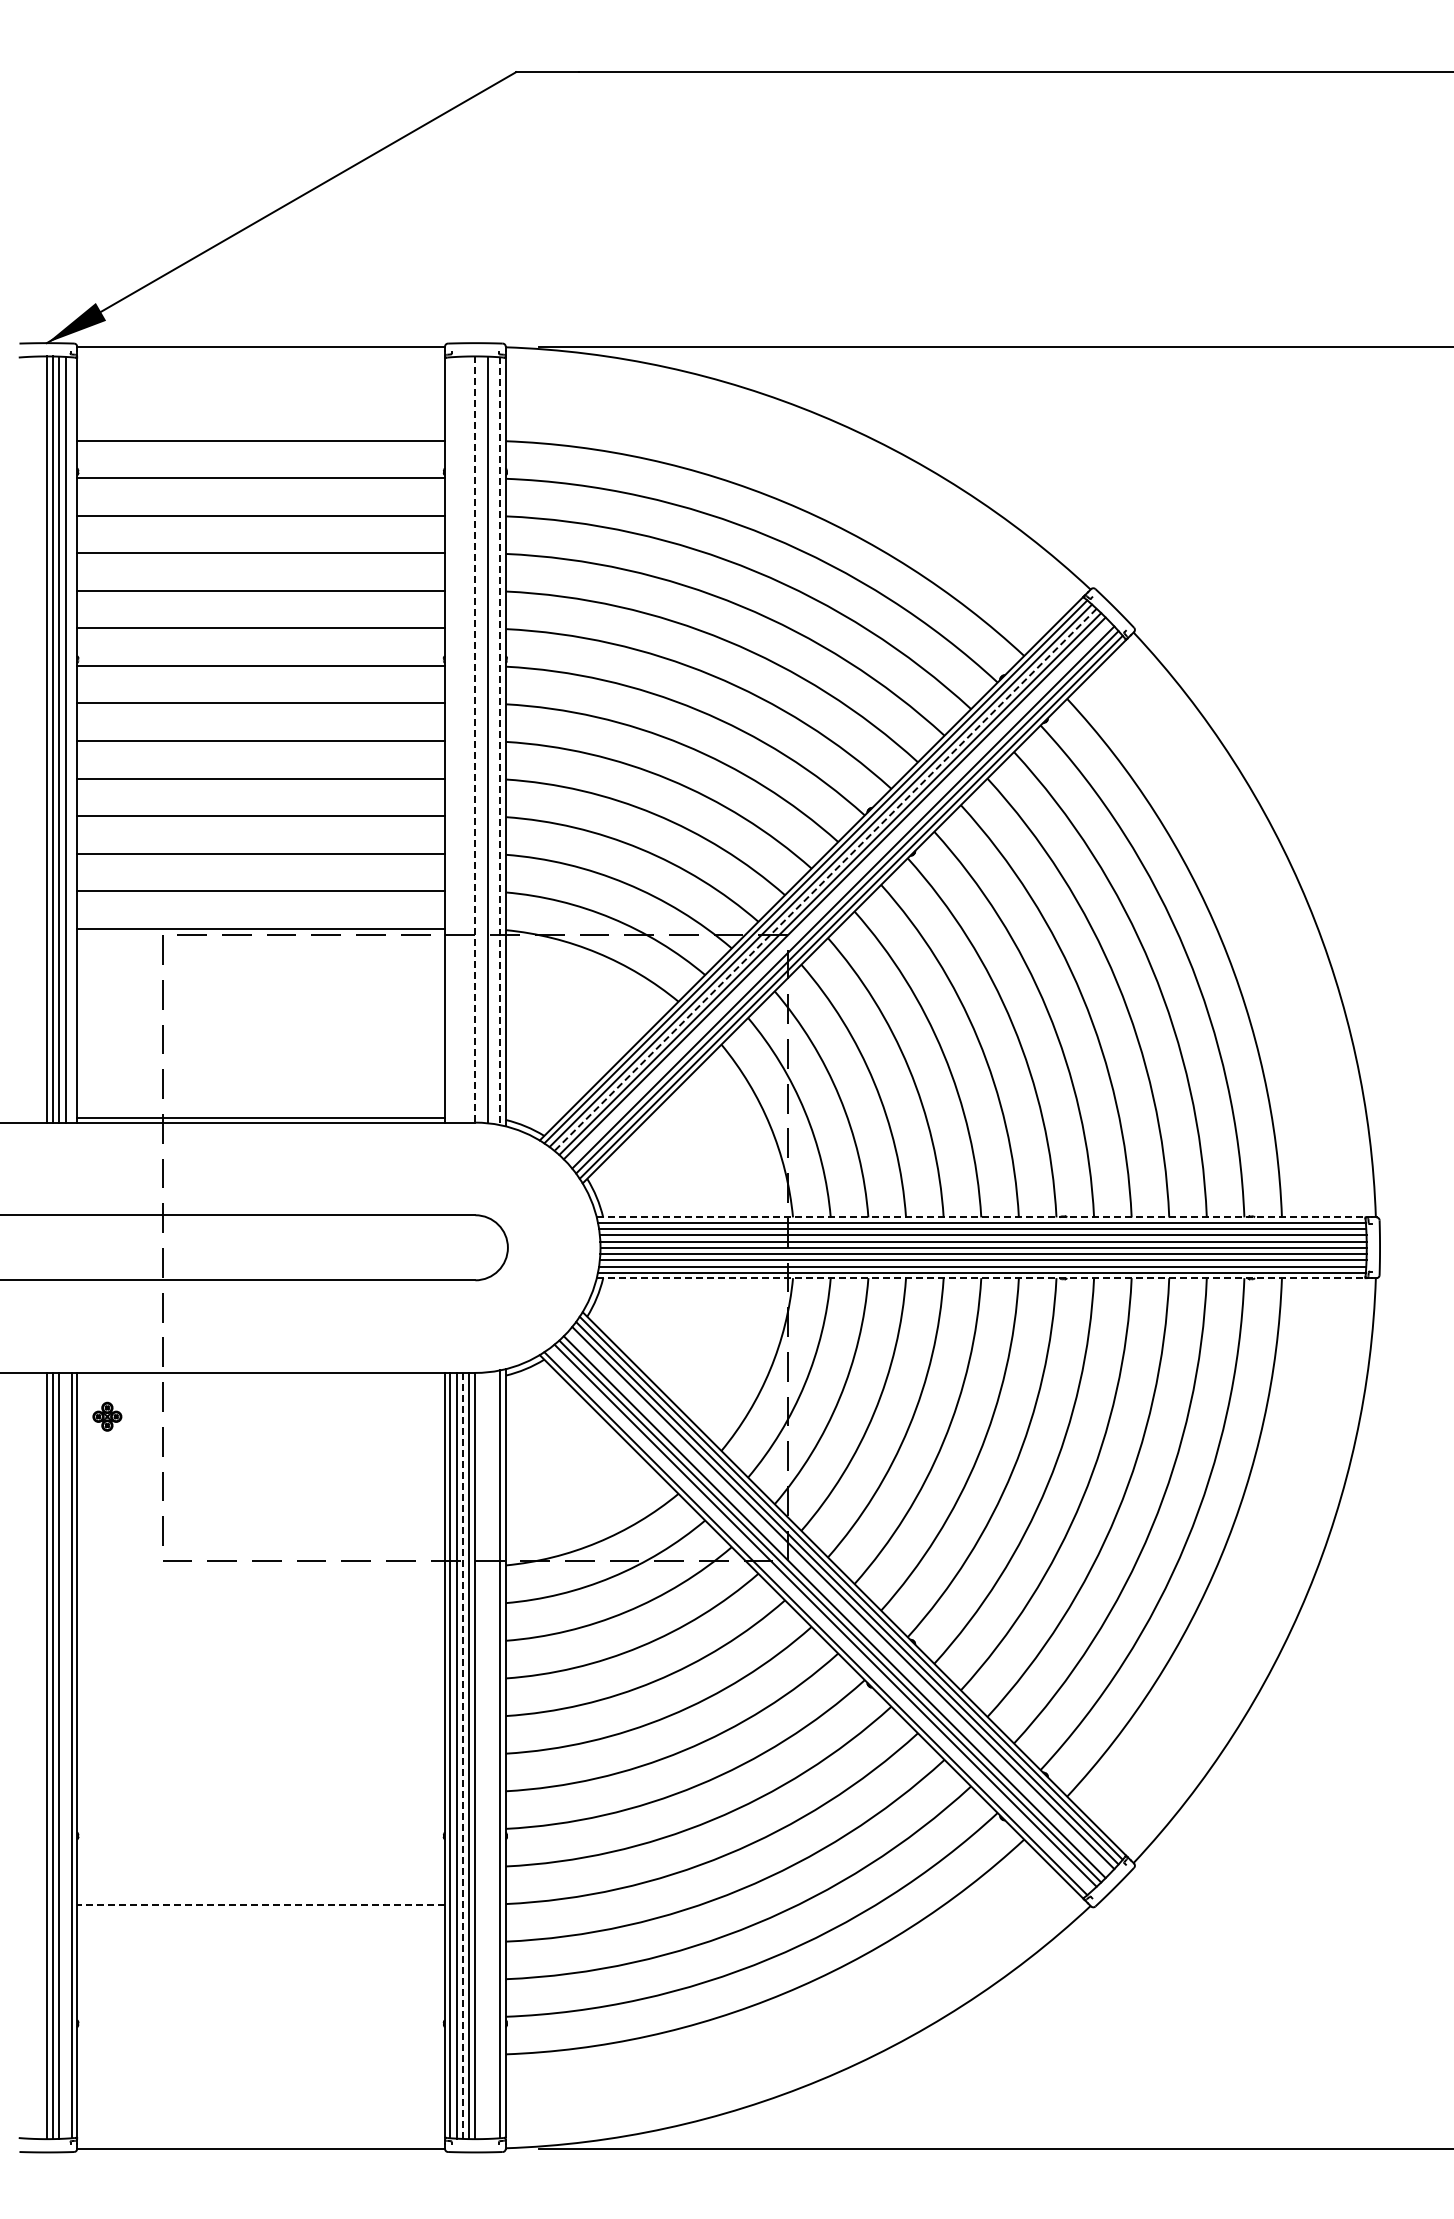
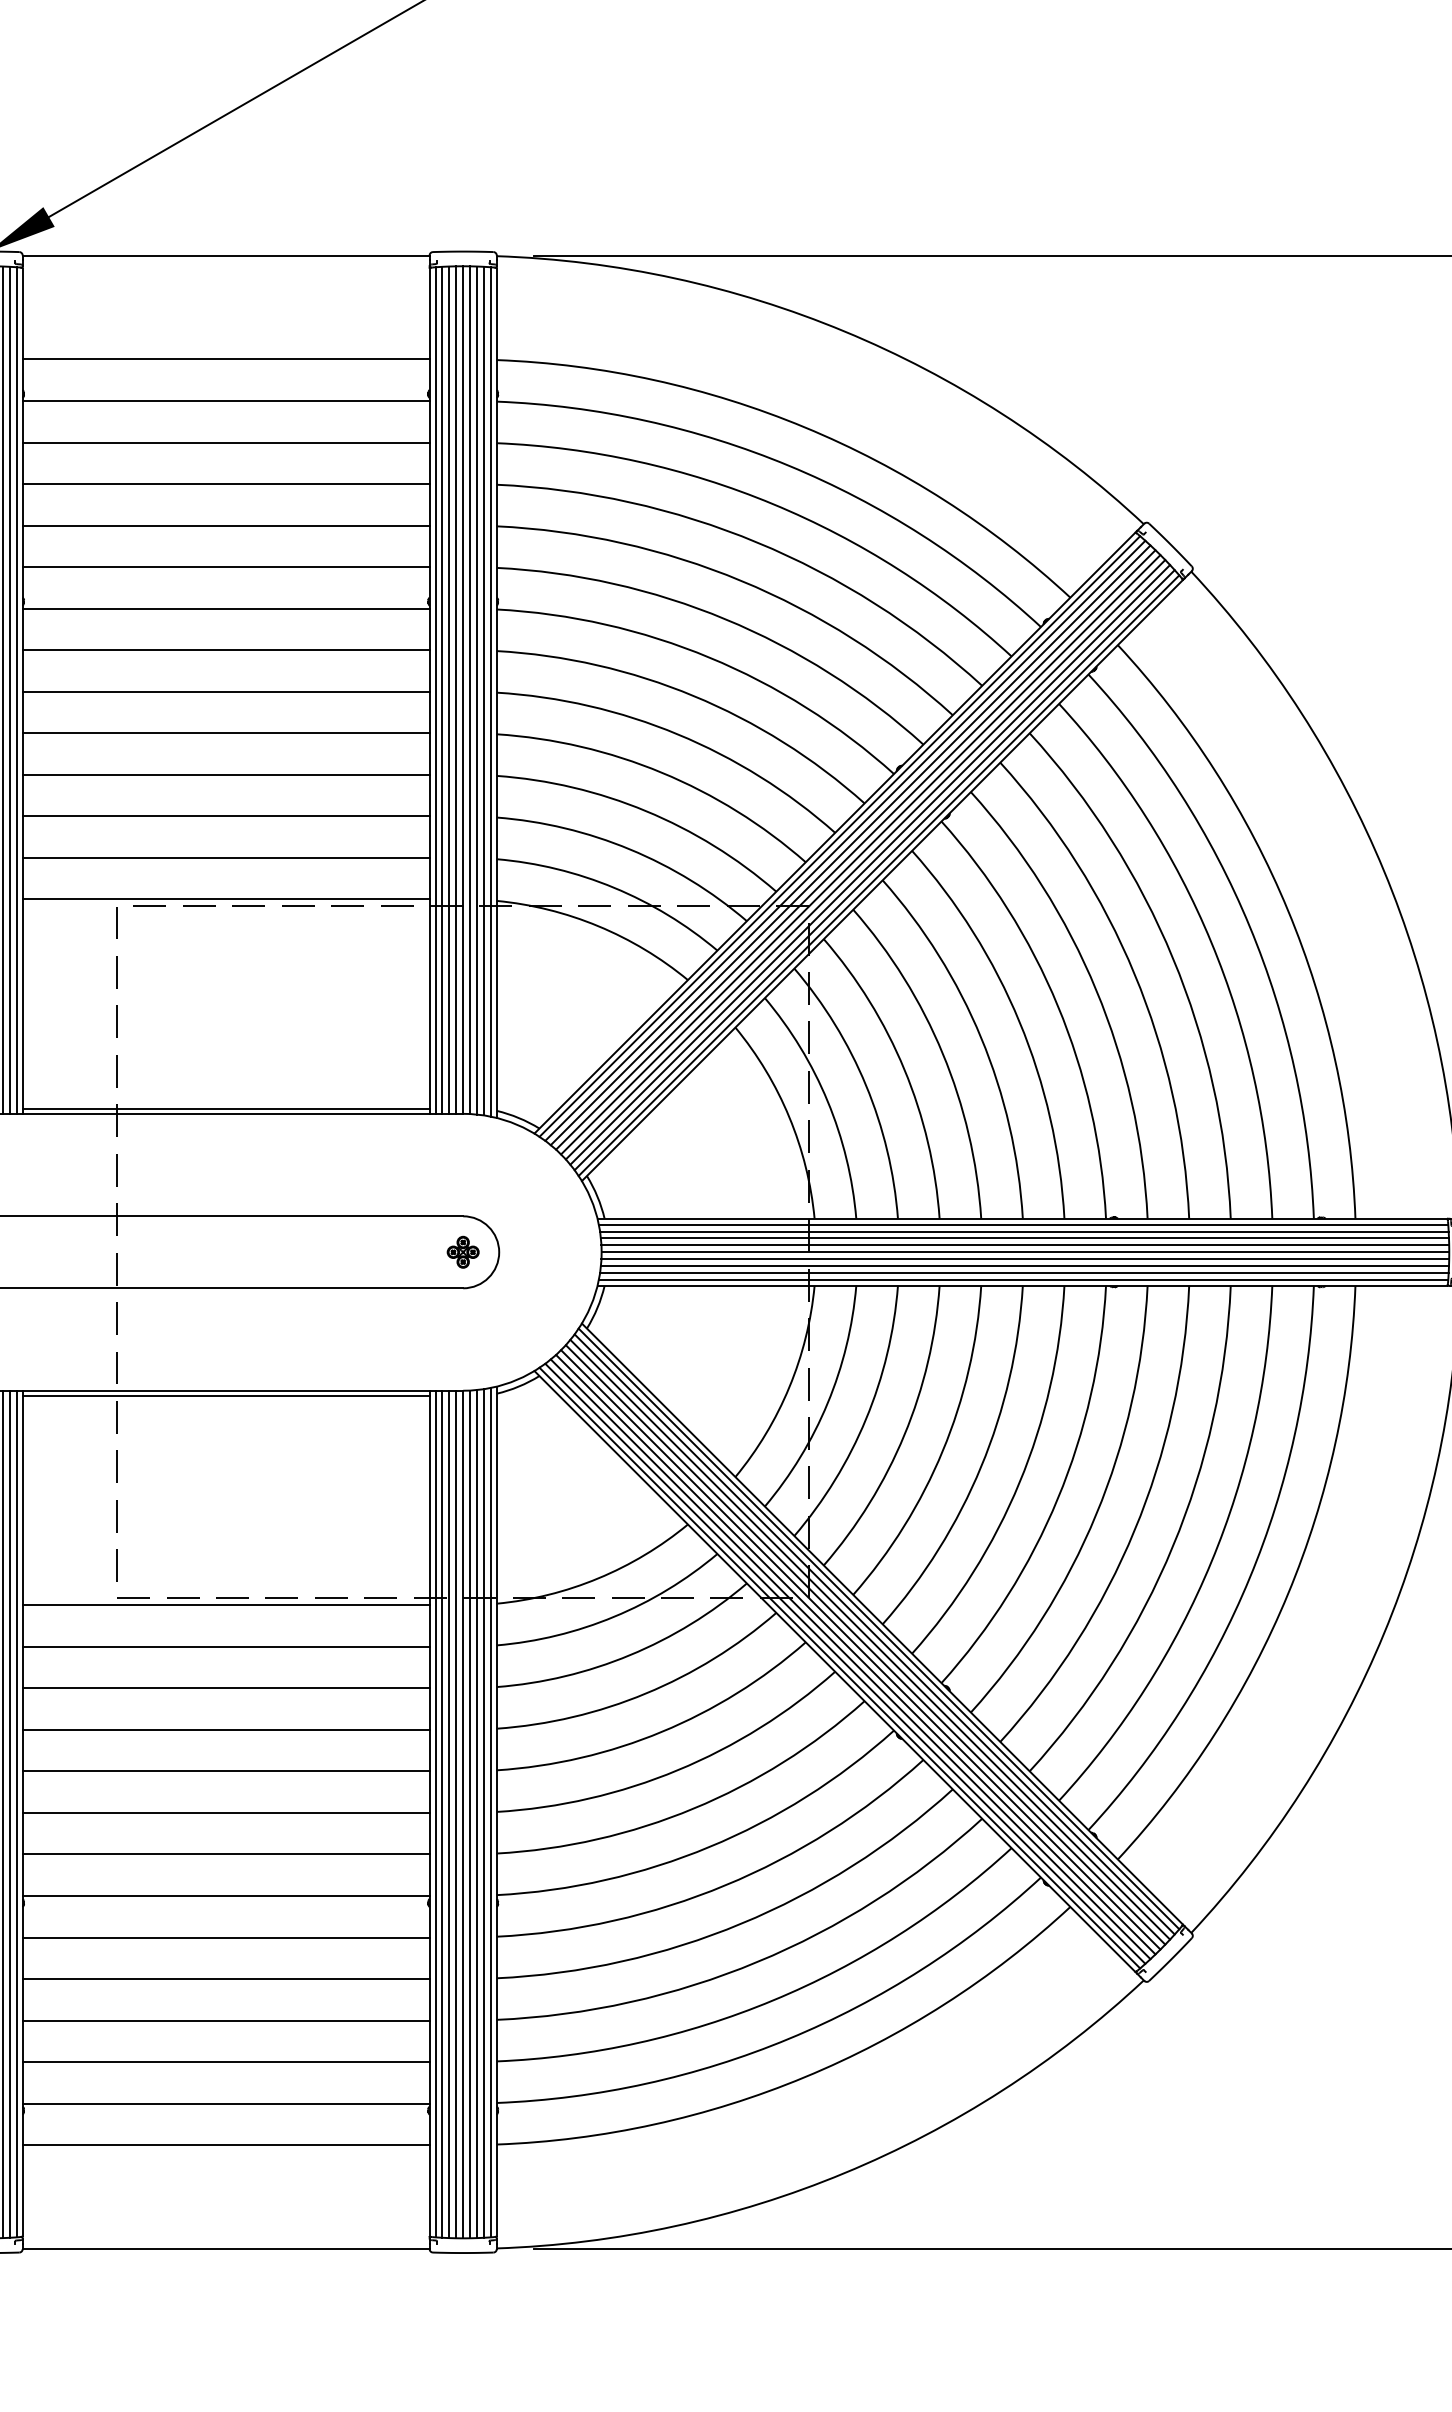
line: (71, 739) -> (16, 690), added
line: (450, 739) -> (435, 690), added
line: (456, 739) -> (442, 690), added
line: (462, 739) -> (448, 690), added
line: (469, 739) -> (456, 690), added
line: (481, 739) -> (469, 690), added
line: (475, 740) -> (463, 691), dashed -> solid
line: (494, 740) -> (484, 691), added
line: (500, 741) -> (490, 692), dashed -> solid
line: (825, 880) -> (850, 846), dashed -> solid
line: (839, 892) -> (865, 859), added
line: (980, 1217) -> (1021, 1218), dashed -> solid
line: (980, 1278) -> (1021, 1286), dashed -> solid
line: (261, 1377) -> (226, 1395), added
part: (107, 1416) -> (463, 1251), moved
line: (261, 1566) -> (226, 1604), added
line: (839, 1602) -> (865, 1644), added
line: (261, 1604) -> (226, 1646), added
line: (820, 1619) -> (844, 1663), added
line: (261, 1641) -> (226, 1687), added
line: (261, 1679) -> (226, 1729), added
line: (261, 1717) -> (226, 1771), added
line: (261, 1754) -> (226, 1812), added
line: (494, 1754) -> (484, 1812), added
line: (65, 1755) -> (9, 1813), added
line: (462, 1755) -> (448, 1813), dashed -> solid
line: (481, 1755) -> (469, 1813), added
line: (487, 1755) -> (476, 1813), added
line: (261, 1792) -> (226, 1854), added
line: (261, 1829) -> (226, 1895), added
line: (261, 1867) -> (226, 1937), added
line: (261, 1904) -> (226, 1978), dashed -> solid
line: (261, 1942) -> (226, 2020), added
line: (261, 1979) -> (226, 2061), added
line: (261, 2017) -> (226, 2103), added
line: (261, 2054) -> (226, 2144), added

